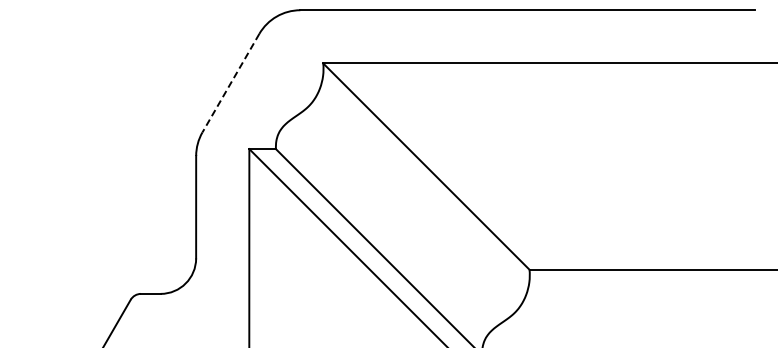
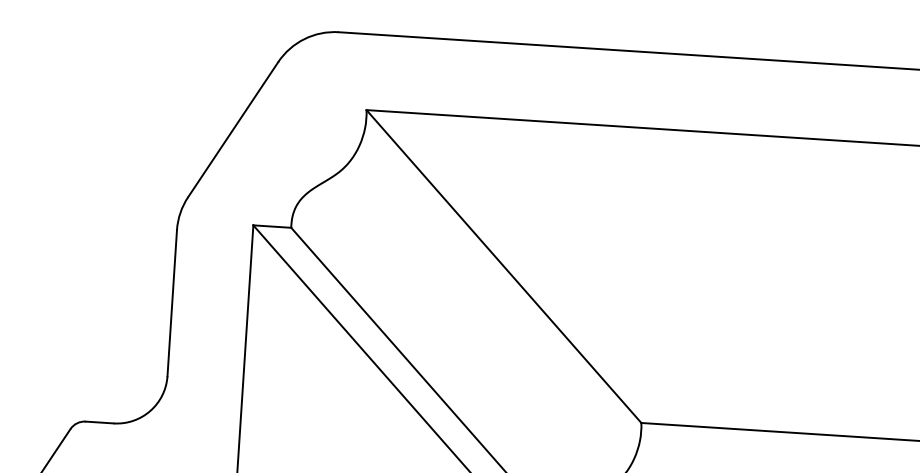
line: (230, 83) -> (232, 130), dashed -> solid

